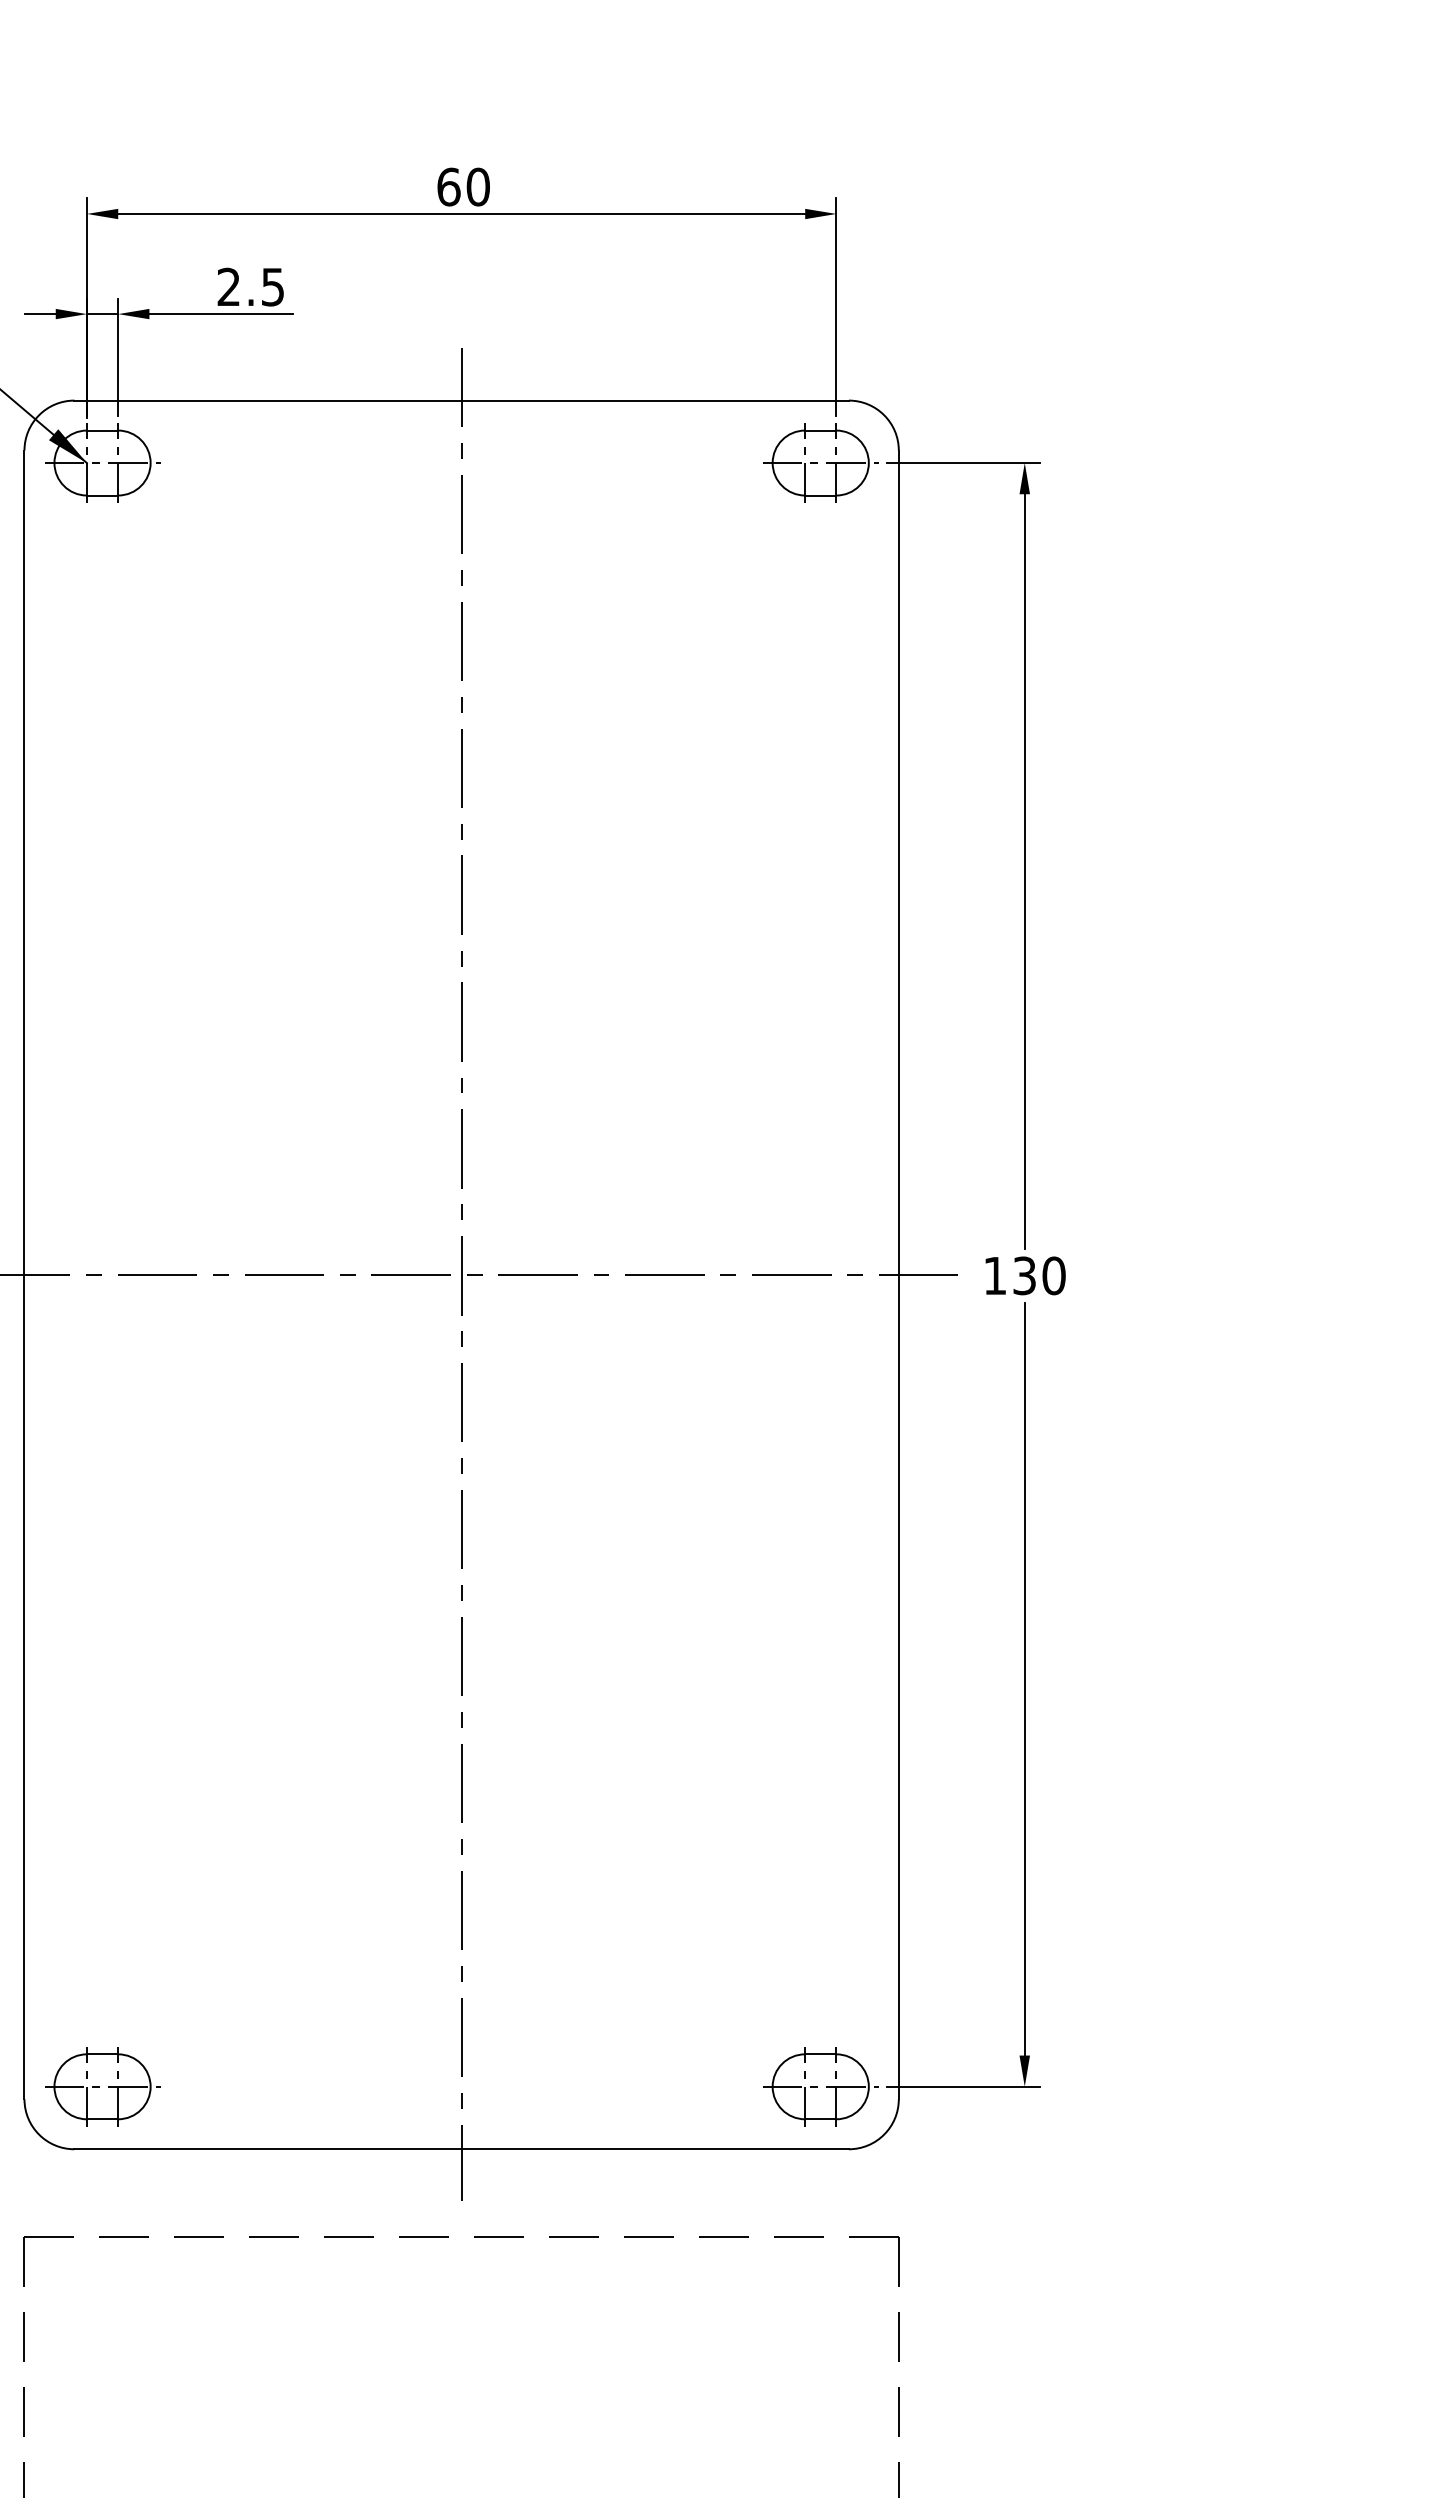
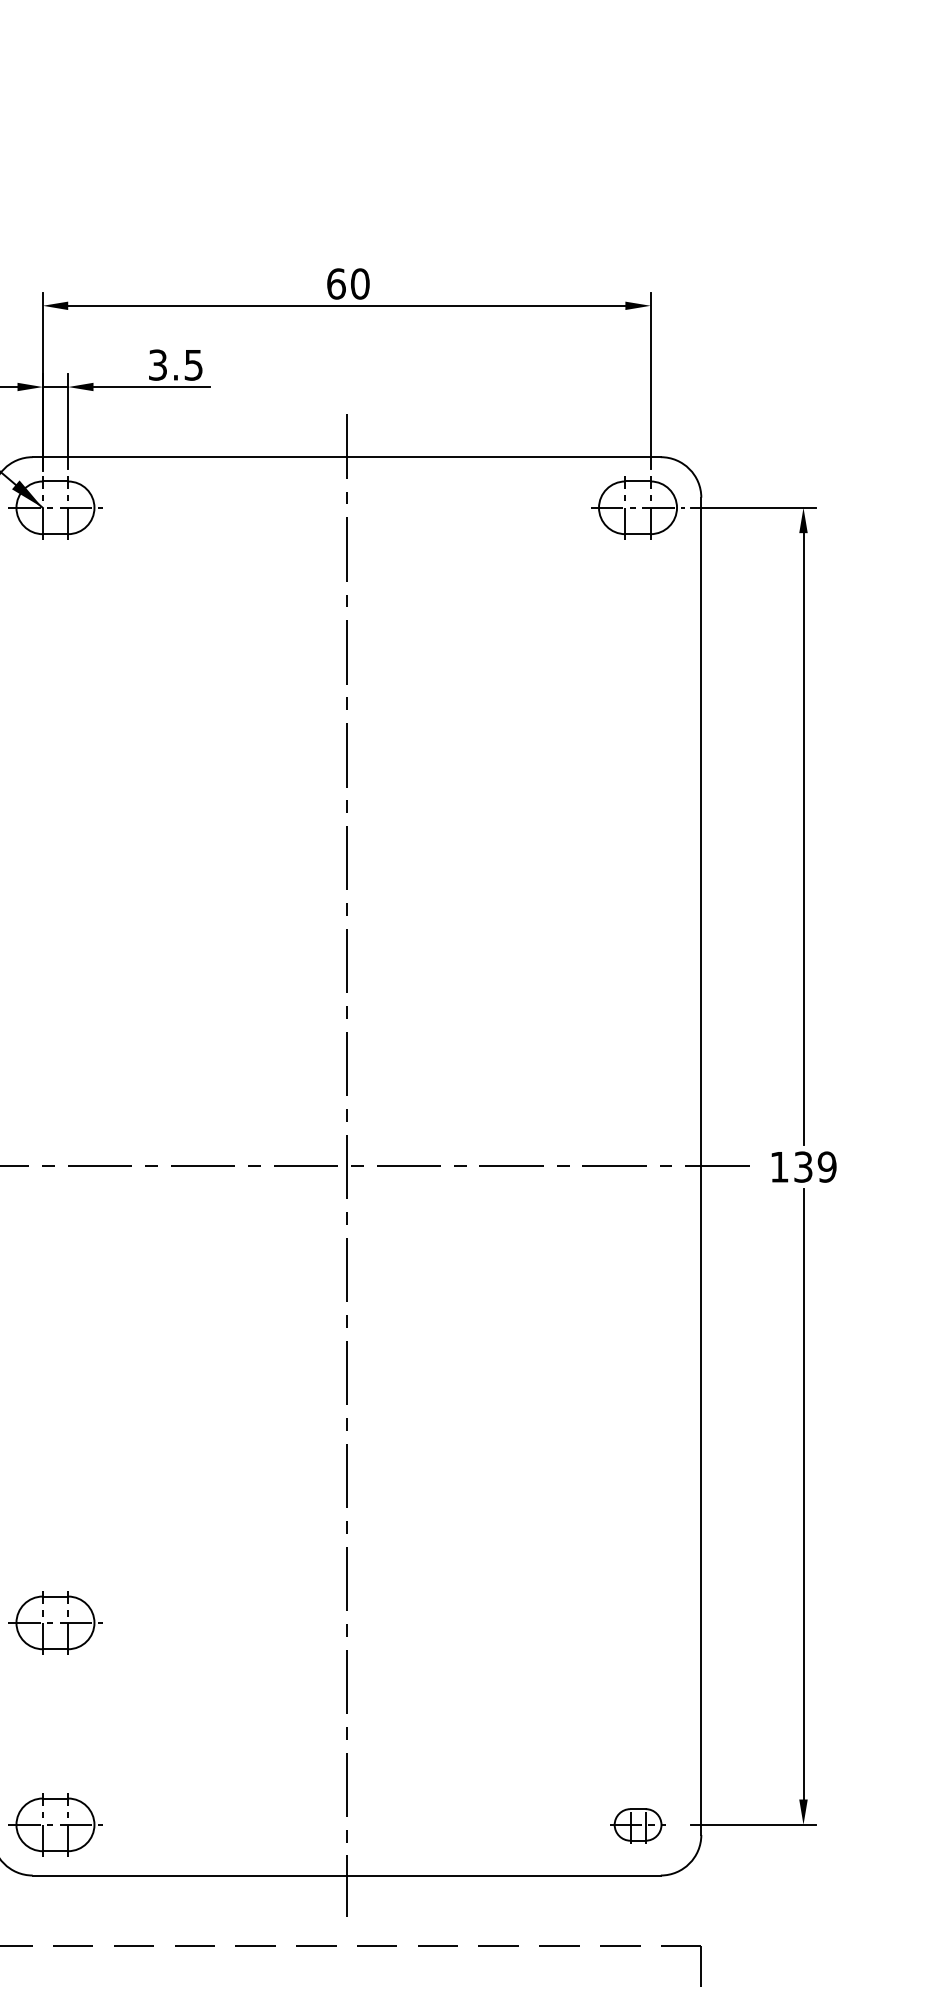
text: (228, 287) -> (157, 365), 2.5 -> 3.5
text: (1053, 1275) -> (826, 1166), 130 -> 139
part: (102, 1837) -> (55, 1622), added
part: (820, 2086) -> (637, 1824), size x0.6

